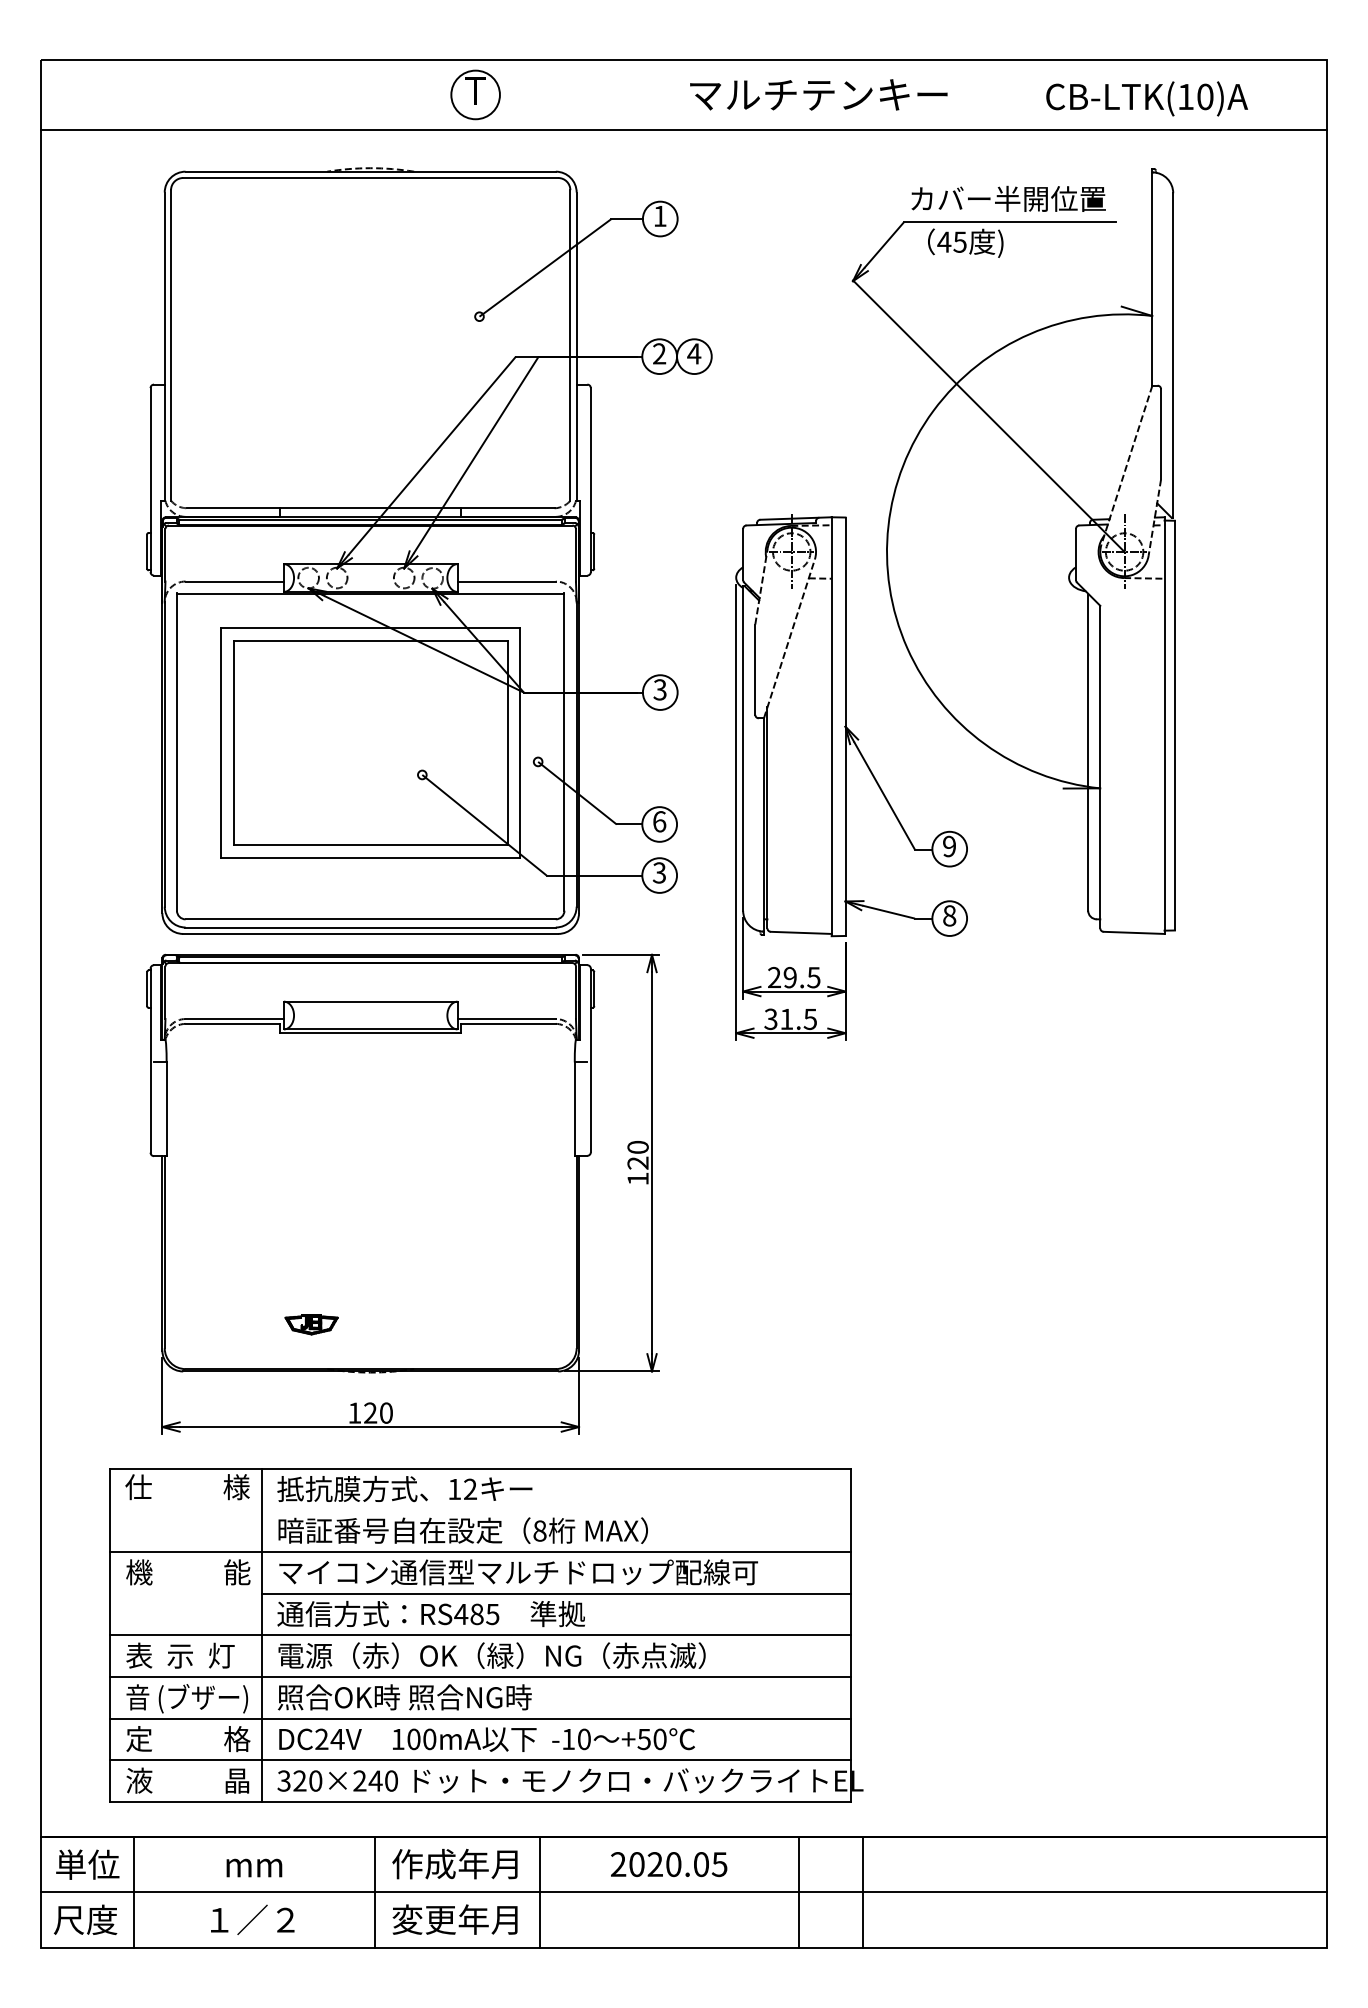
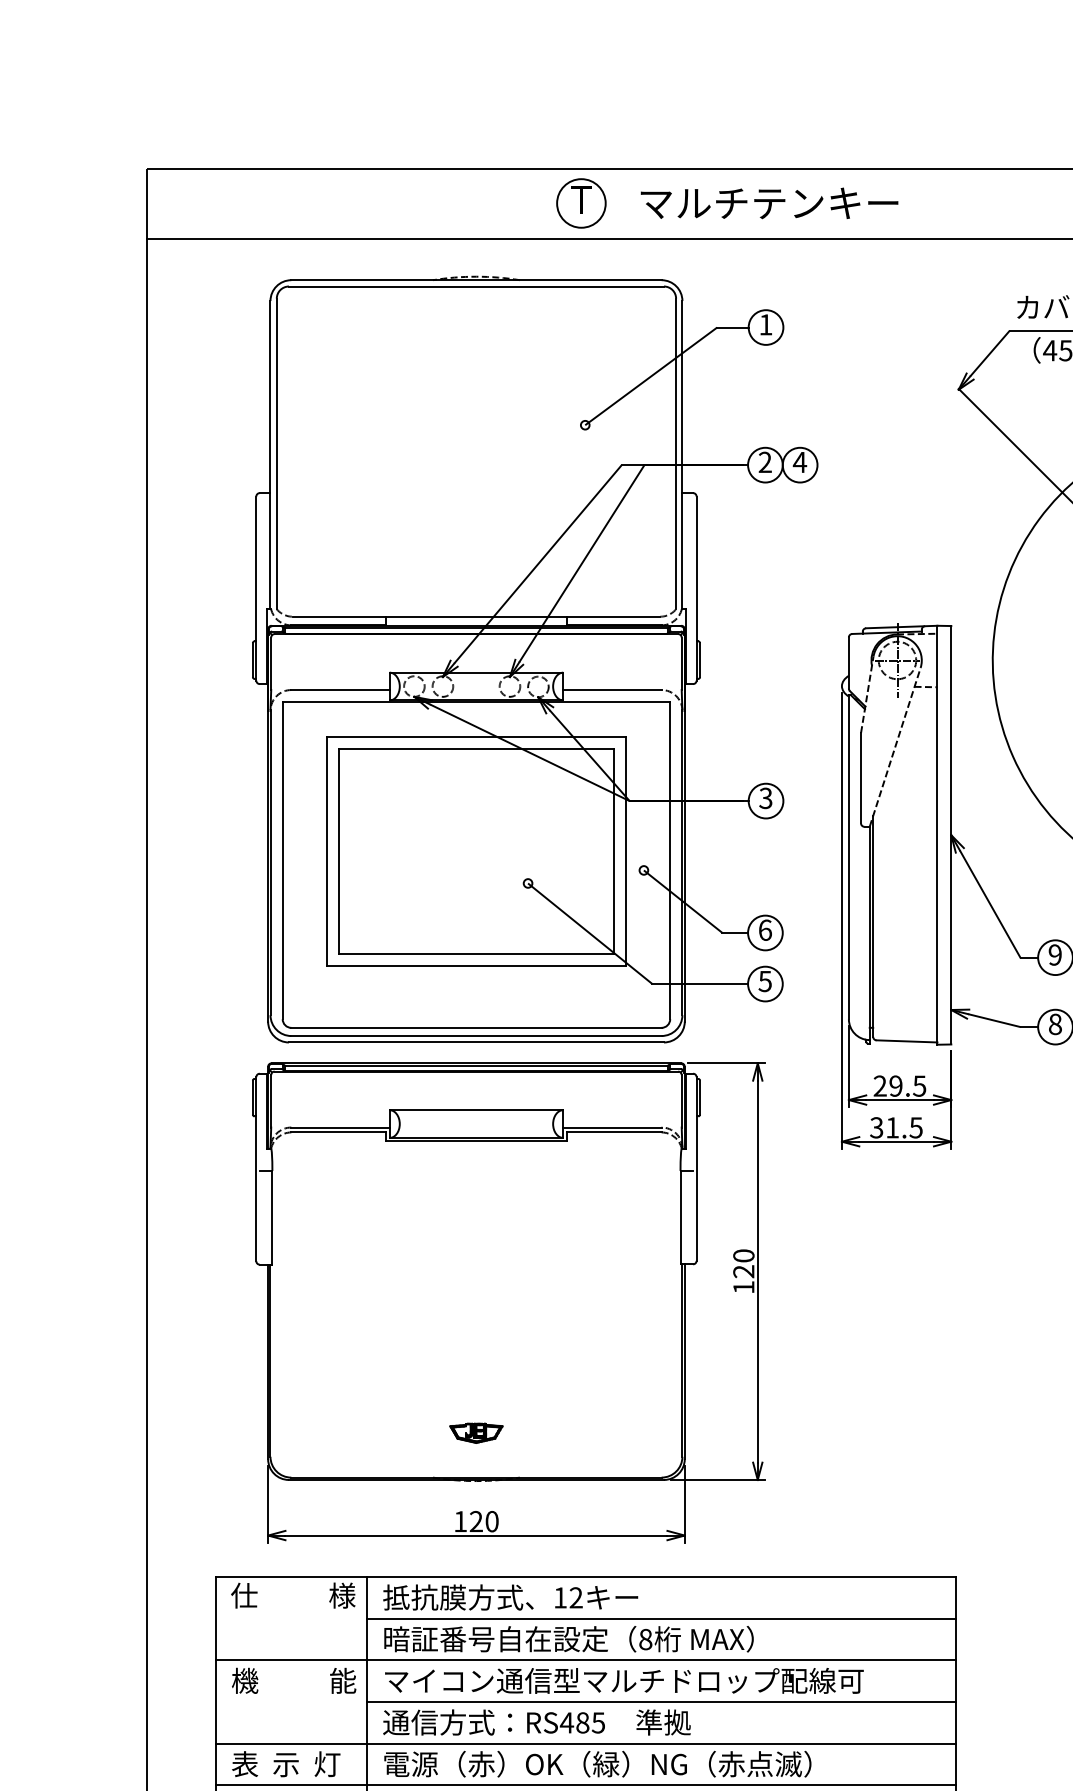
text: (818, 94) -> (769, 203), moved
text: (659, 872) -> (765, 981), 3 -> 5
part: (311, 1324) -> (476, 1433), moved
line: (555, 1510) -> (661, 1619), added

